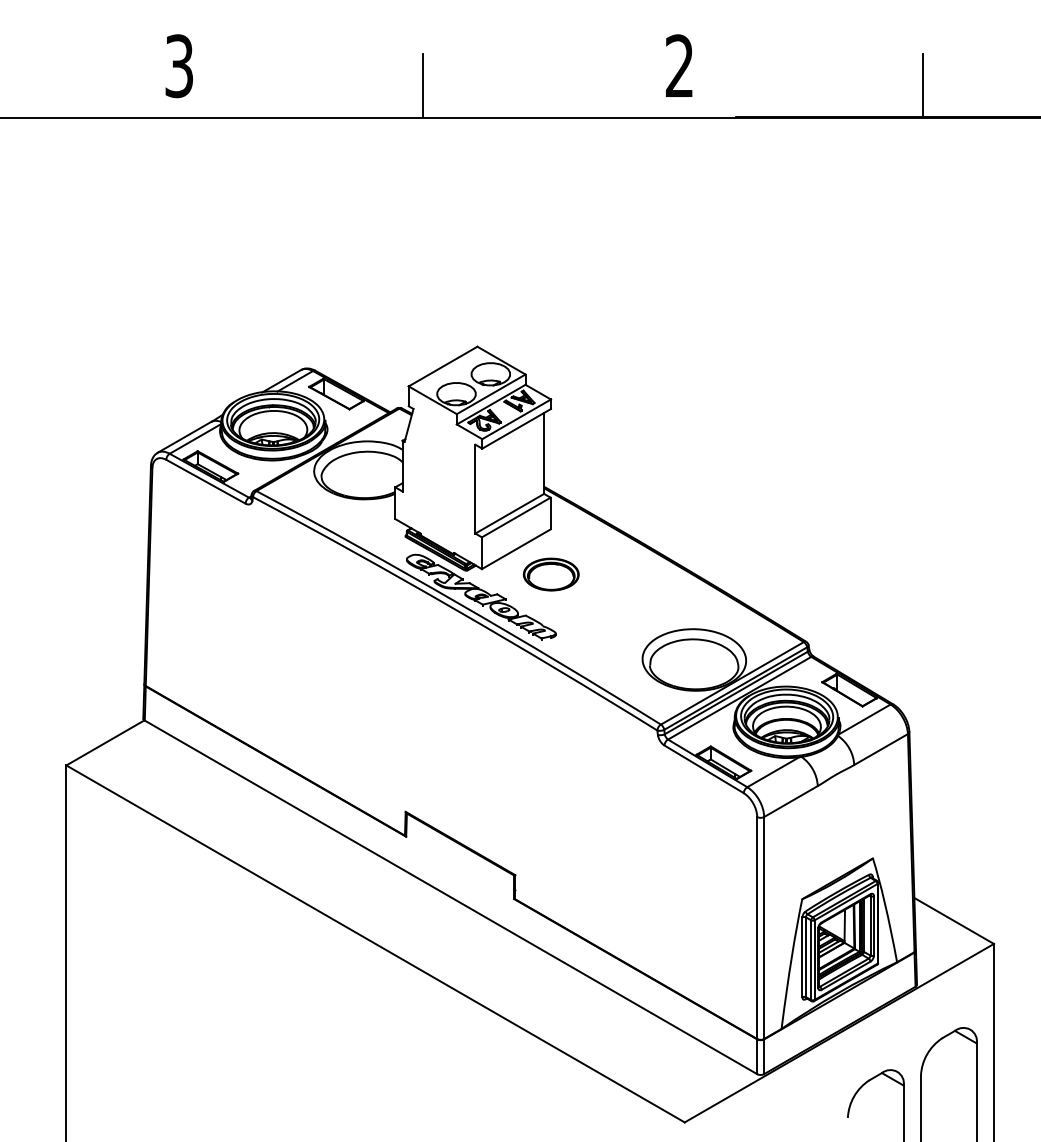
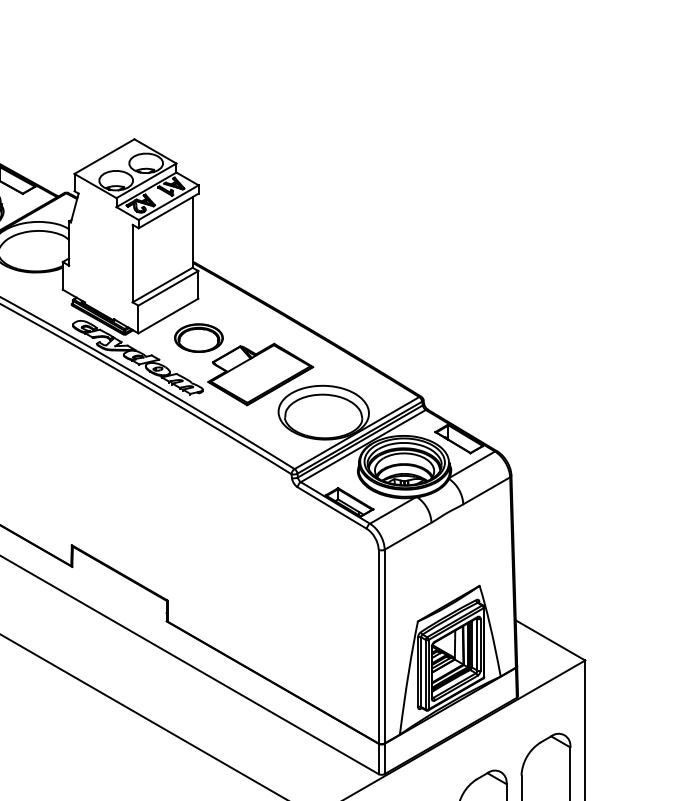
part: (621, 616) -> (260, 374), added

